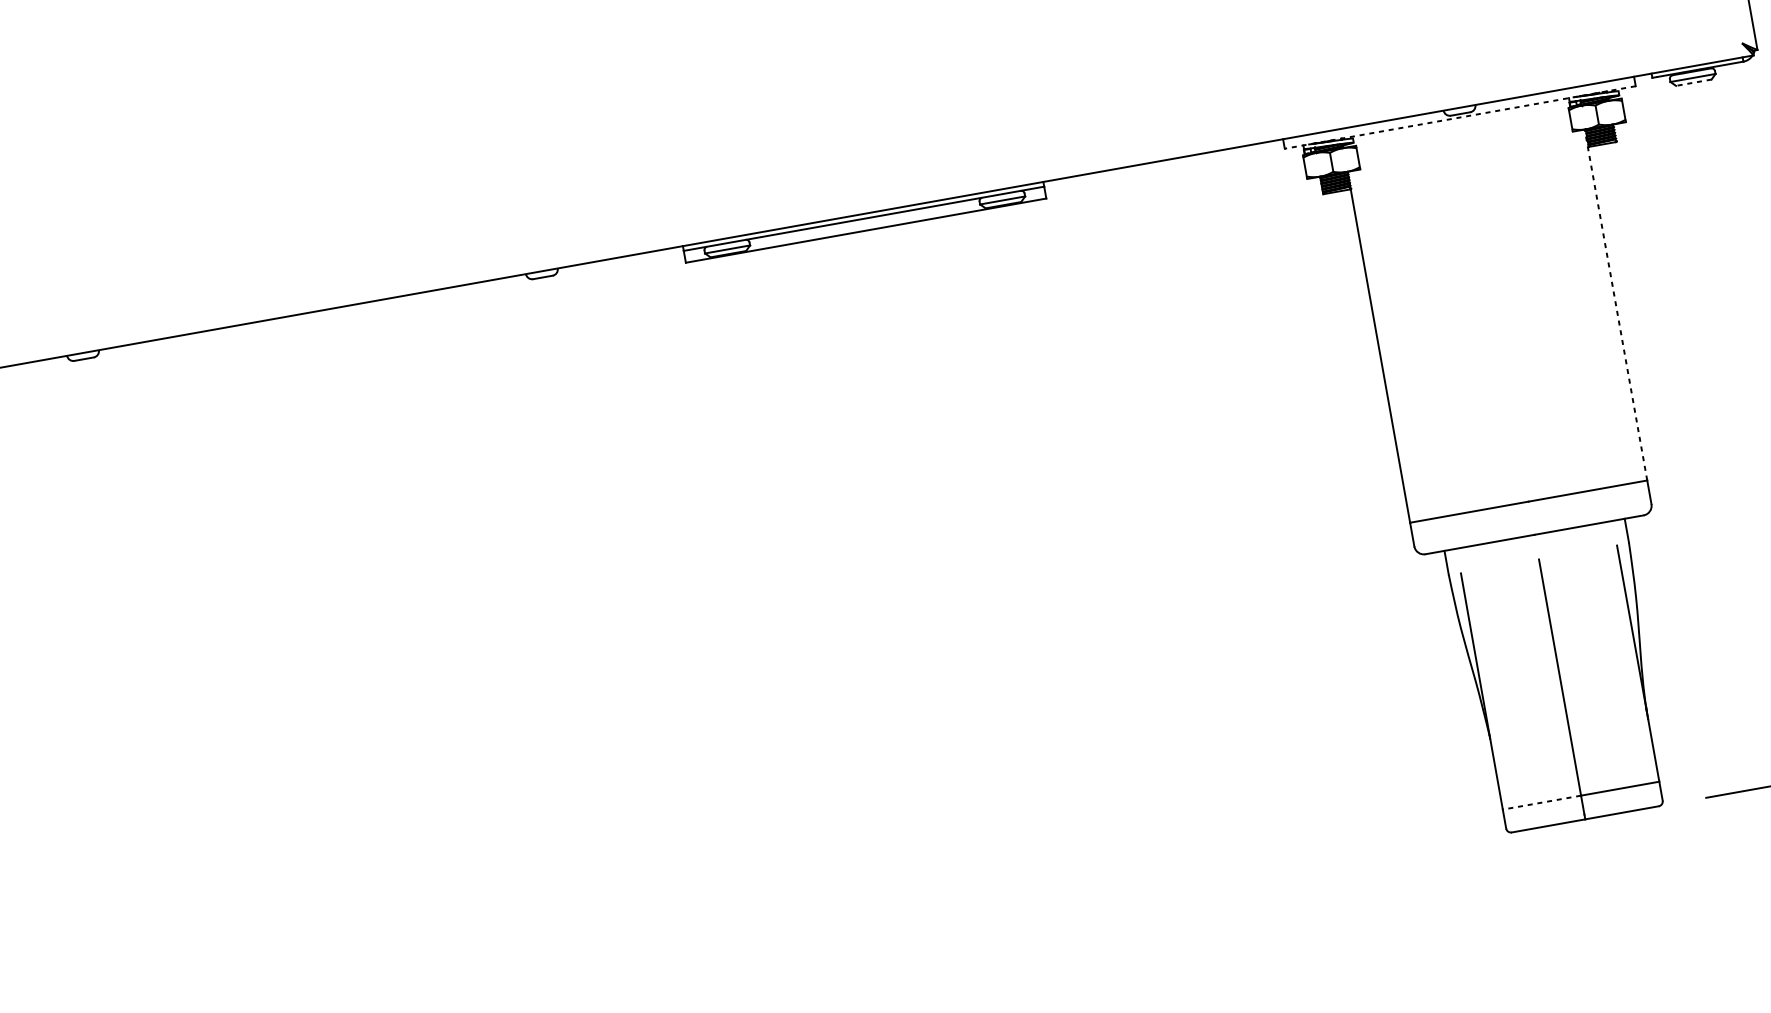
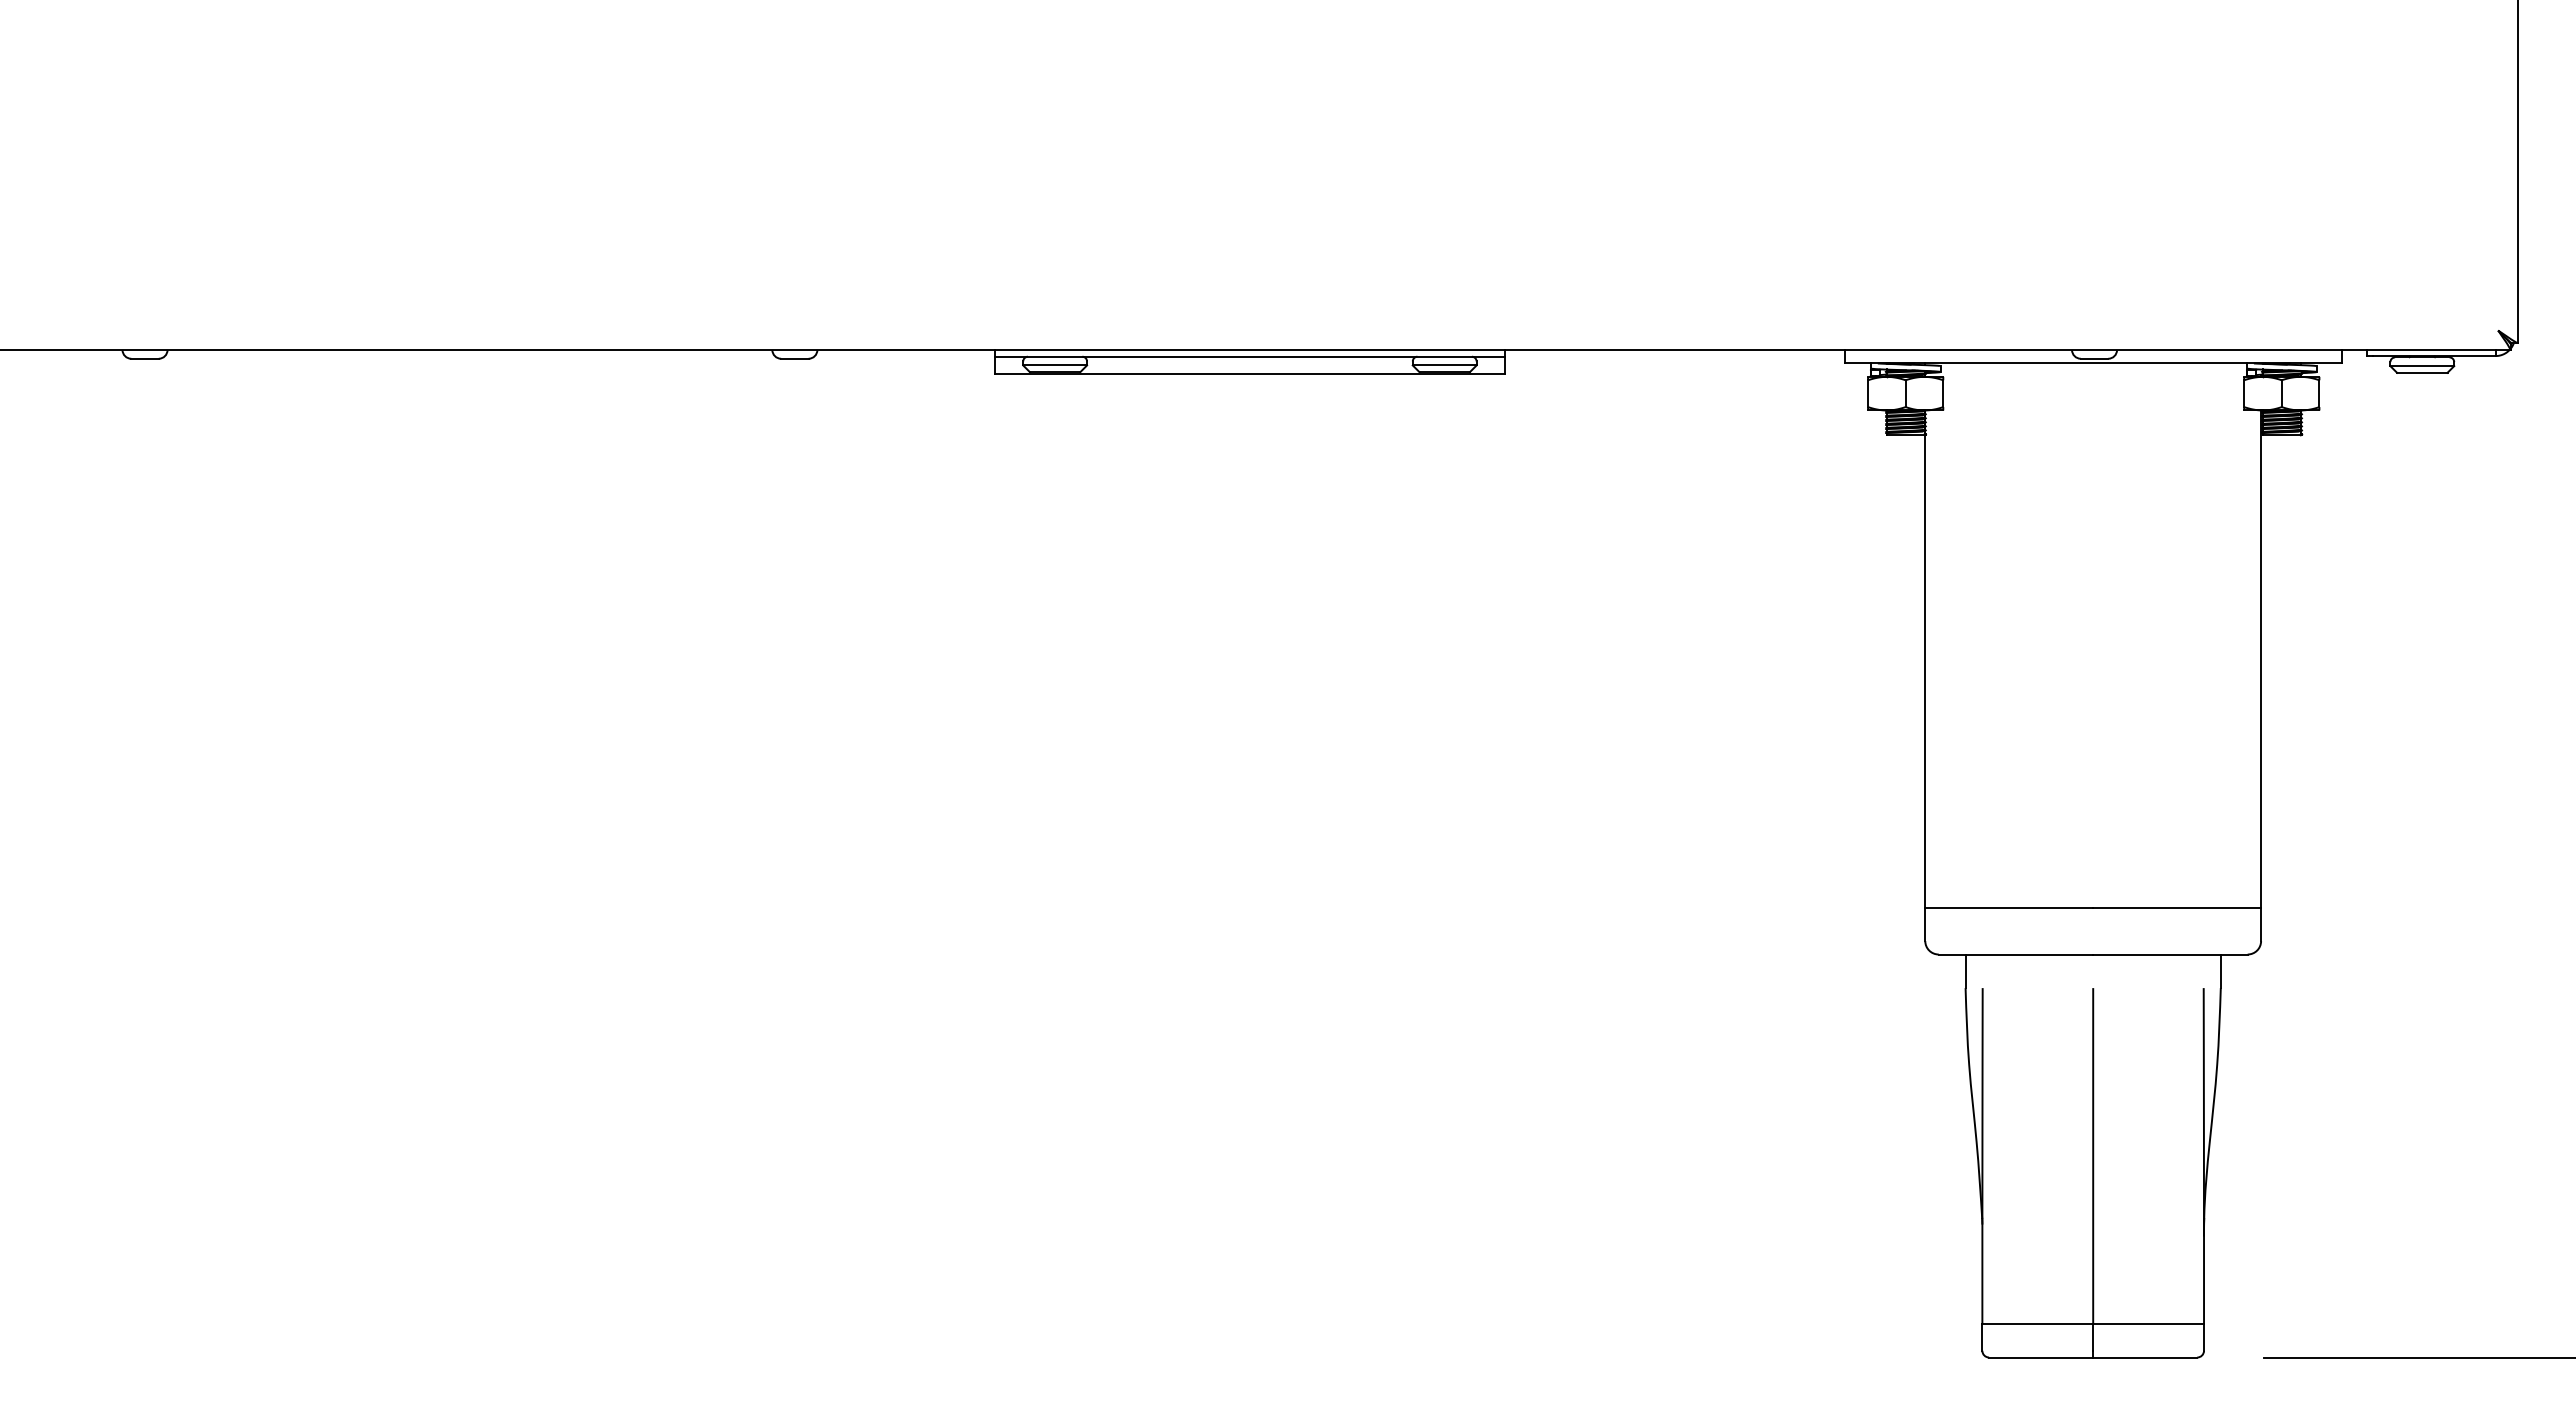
line: (1693, 82) -> (2421, 372), dashed -> solid
line: (1460, 117) -> (2093, 363), dashed -> solid
line: (1616, 304) -> (2261, 658), dashed -> solid
line: (1541, 802) -> (2037, 1323), dashed -> solid

